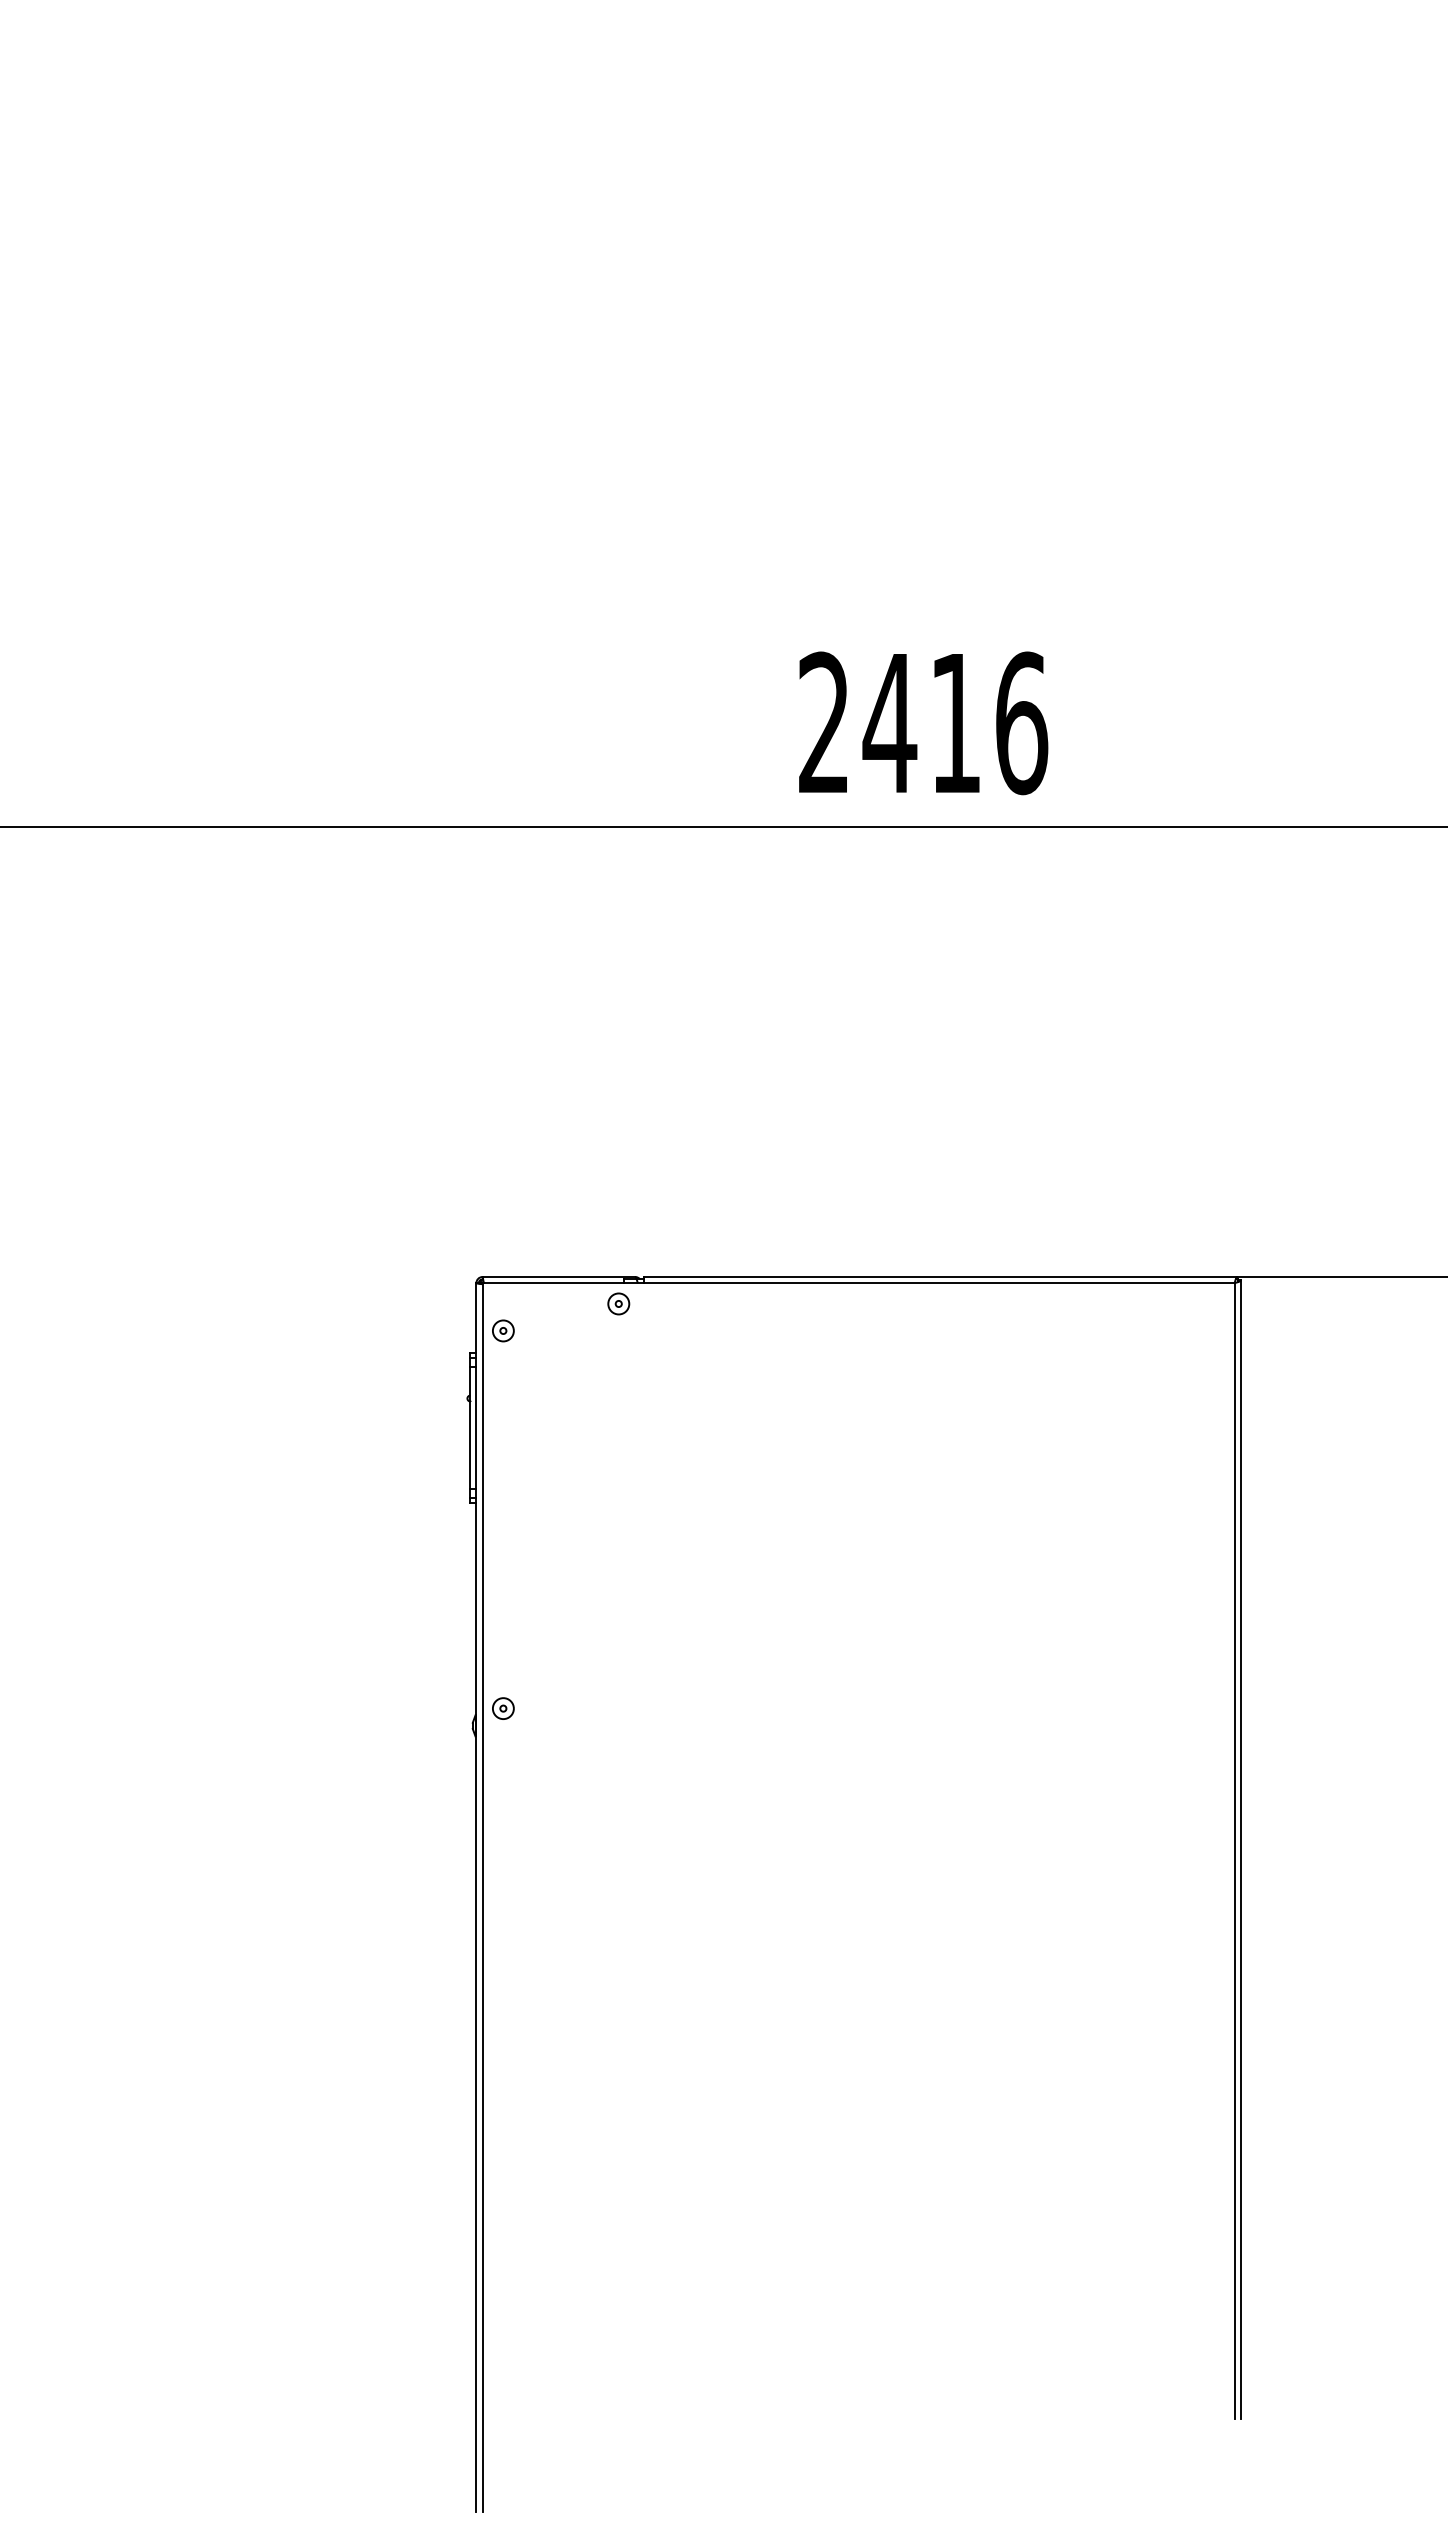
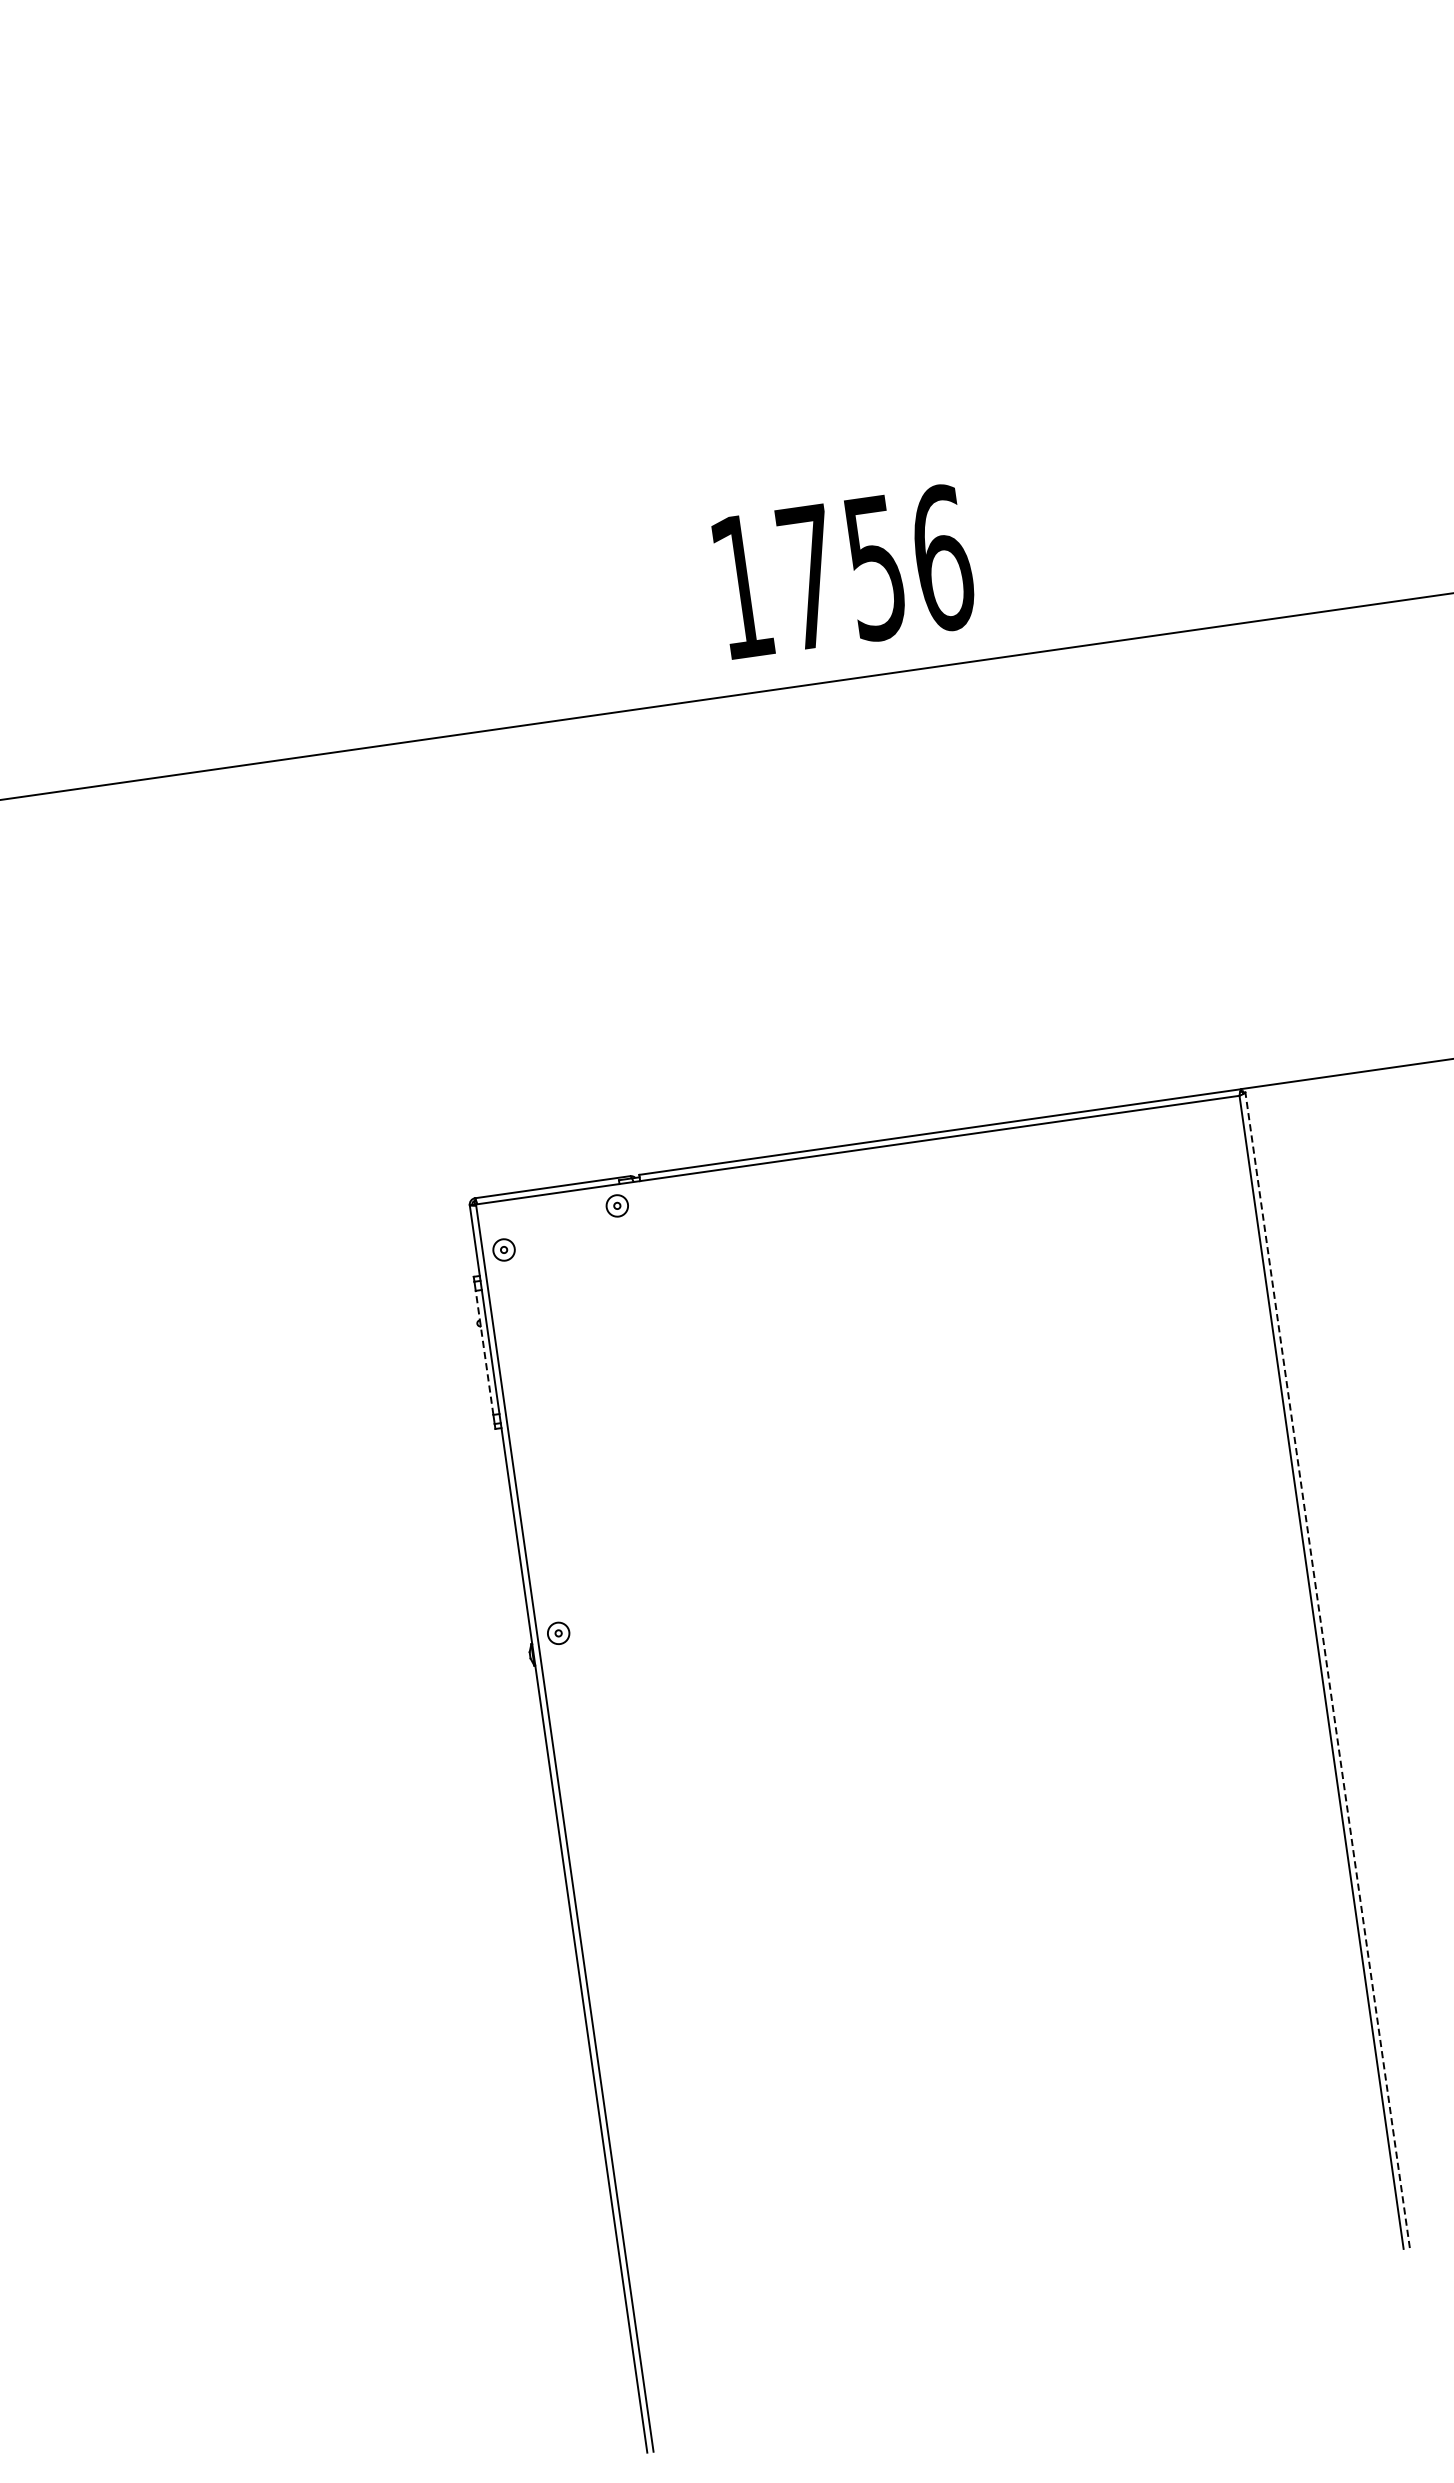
text: (889, 723) -> (808, 577), 2416 -> 1756
line: (470, 1427) -> (484, 1352), solid -> dashed
line: (1240, 1849) -> (1327, 1669), solid -> dashed

